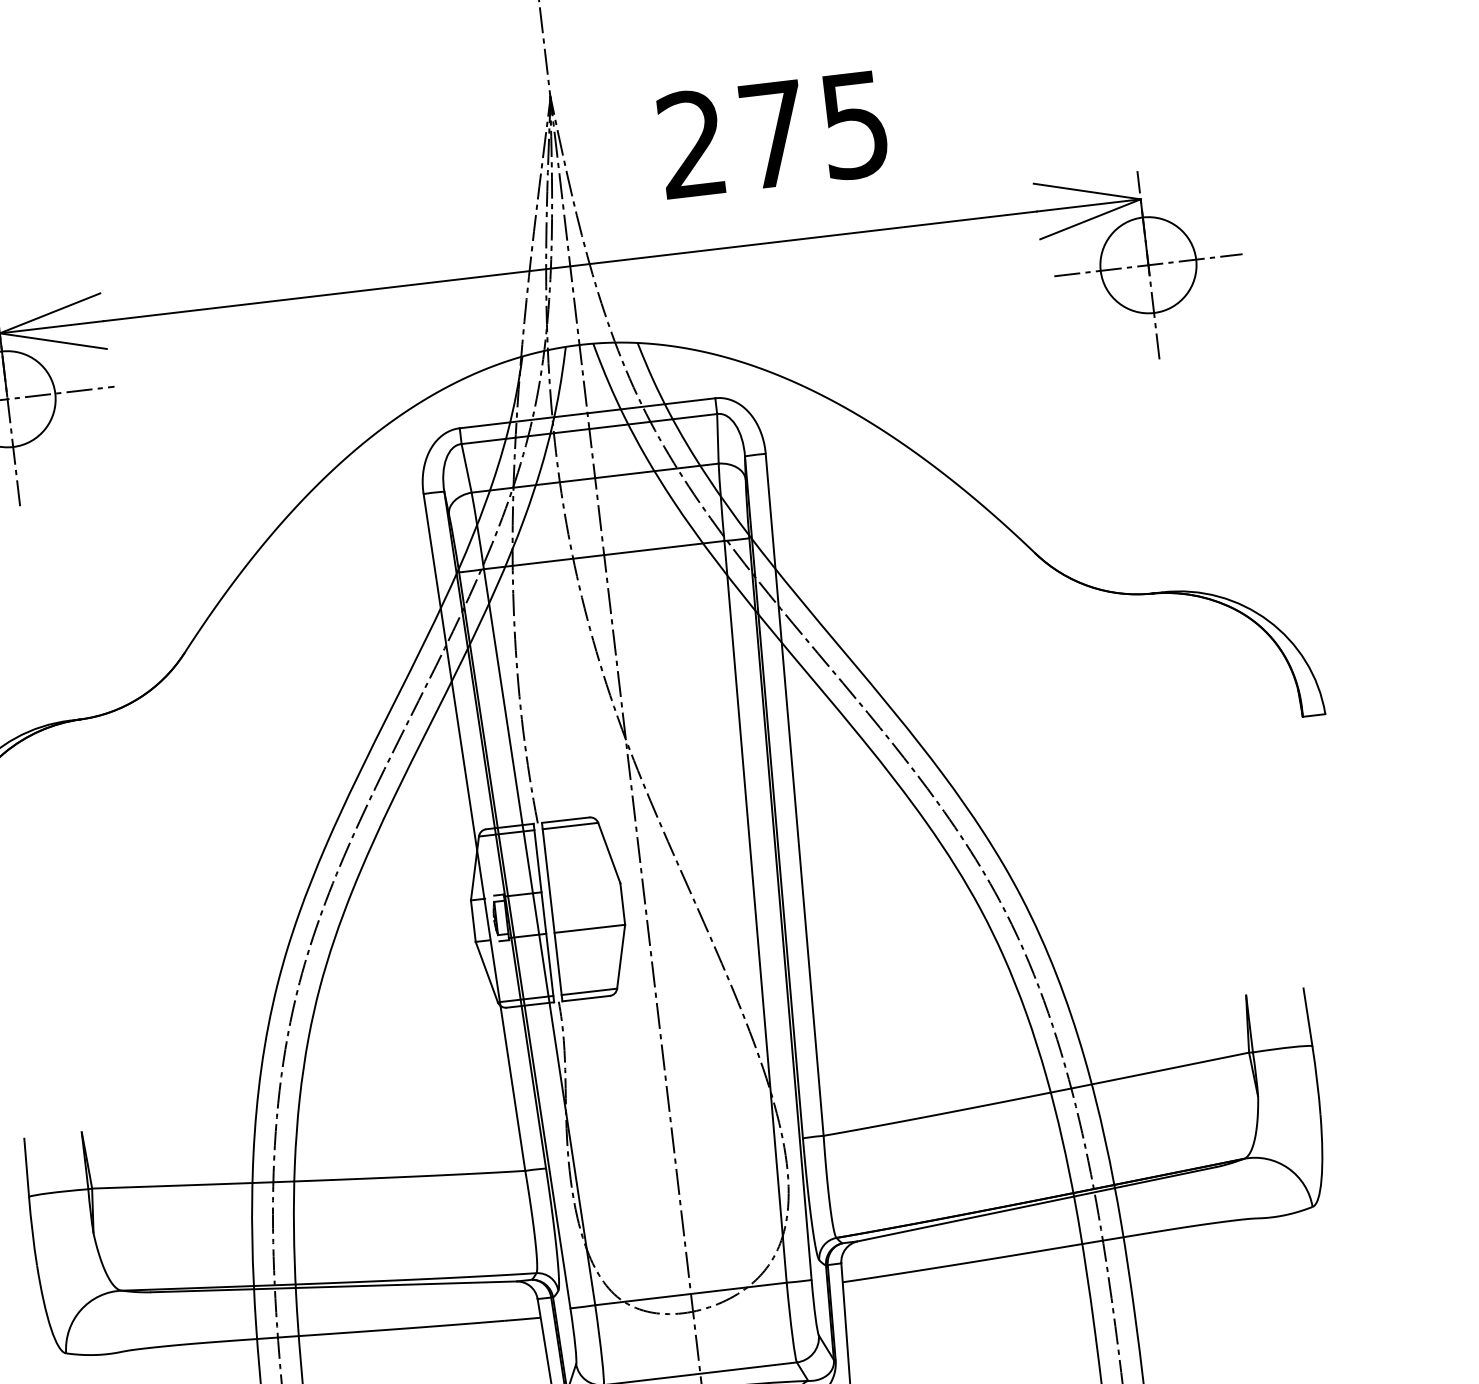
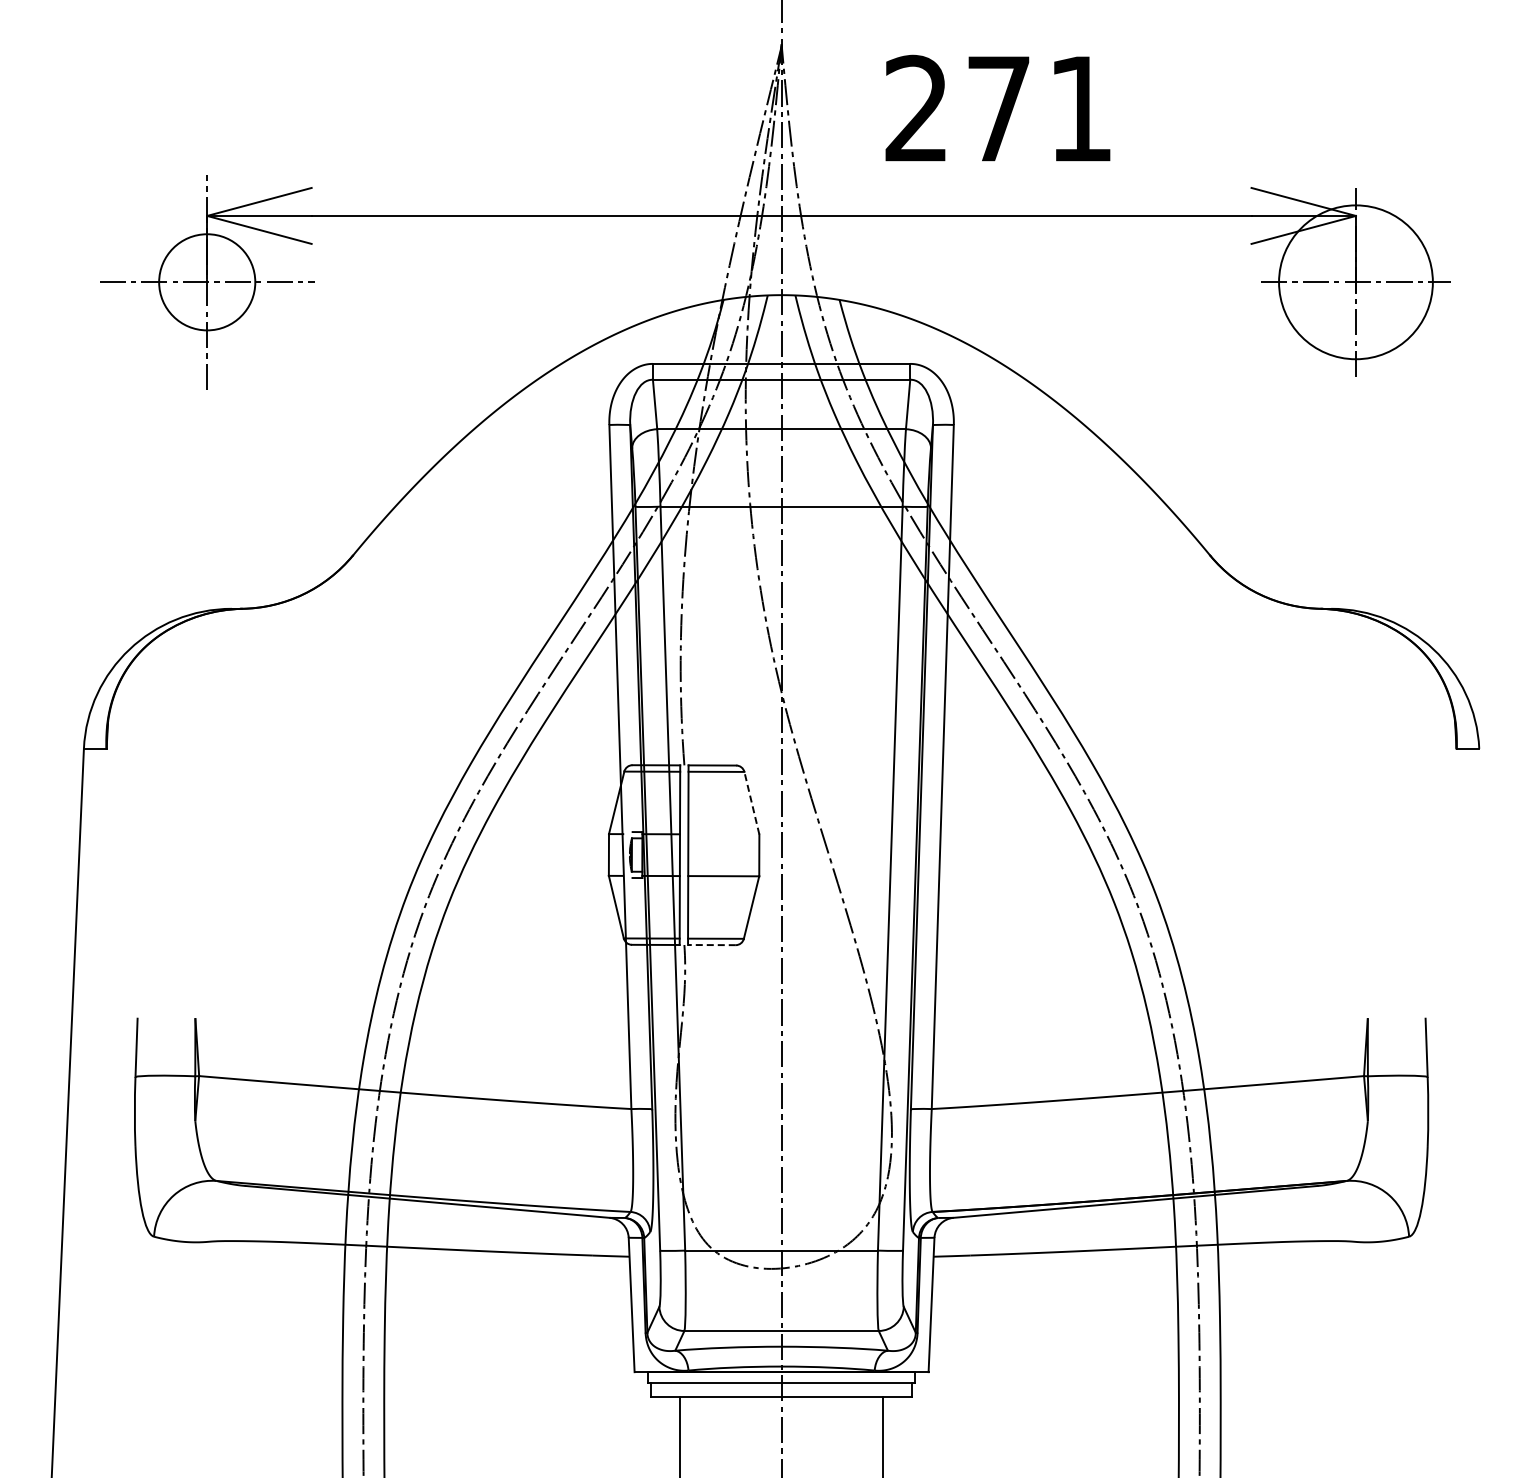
text: (854, 125) -> (1080, 109), 275 -> 271
circle: (1148, 265) -> (1355, 282), size x1.6
line: (608, 852) -> (751, 802), solid -> dashed
line: (585, 999) -> (711, 945), solid -> dashed

